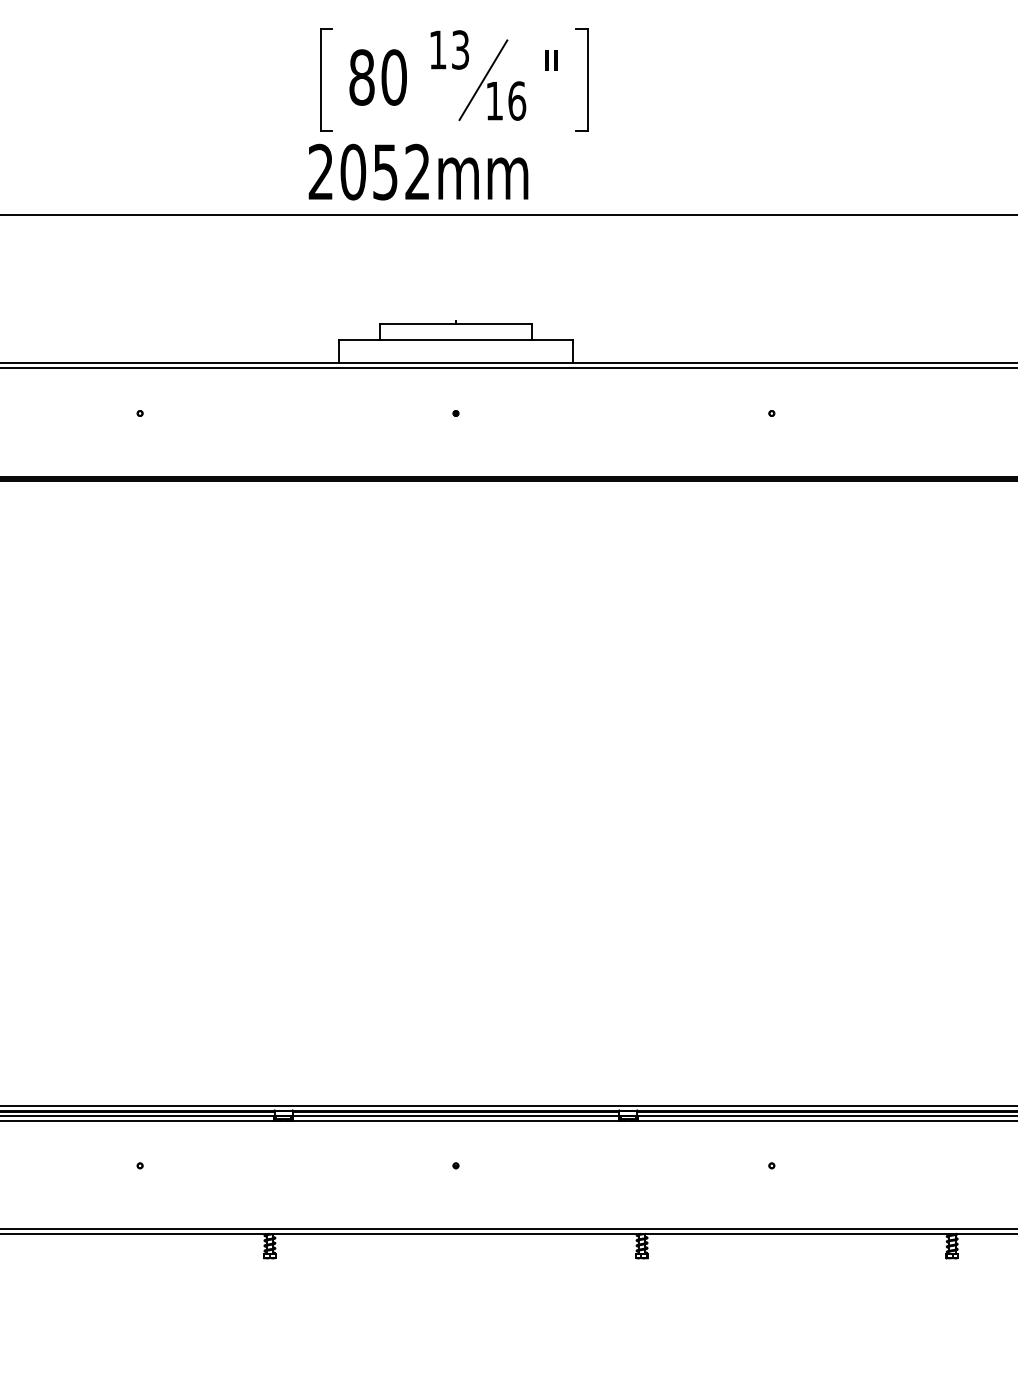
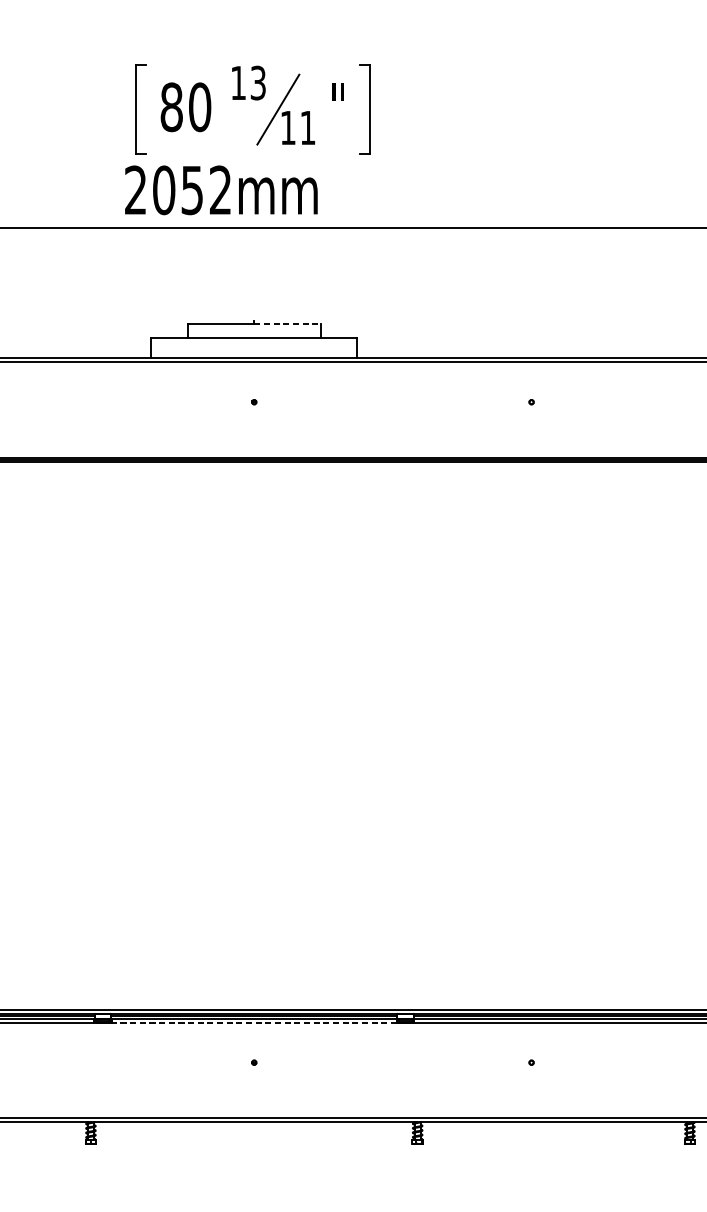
text: (517, 100) -> (308, 127), 16 -> 11
line: (493, 323) -> (287, 323), solid -> dashed
line: (455, 1120) -> (253, 1022), solid -> dashed

